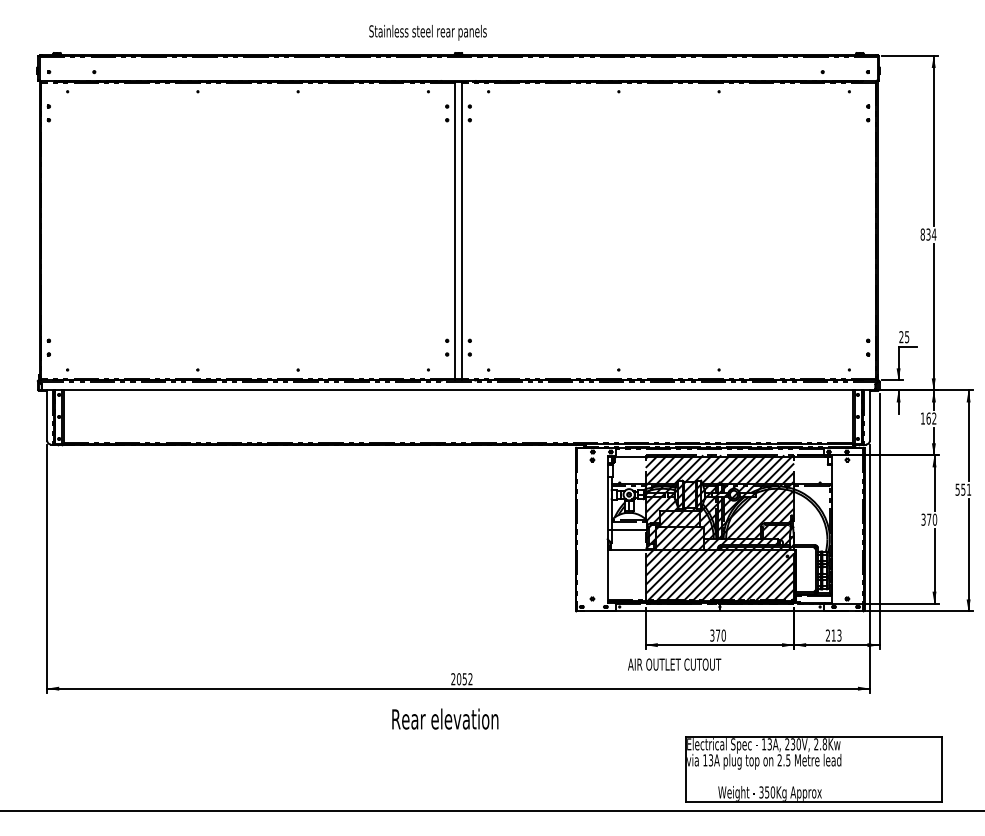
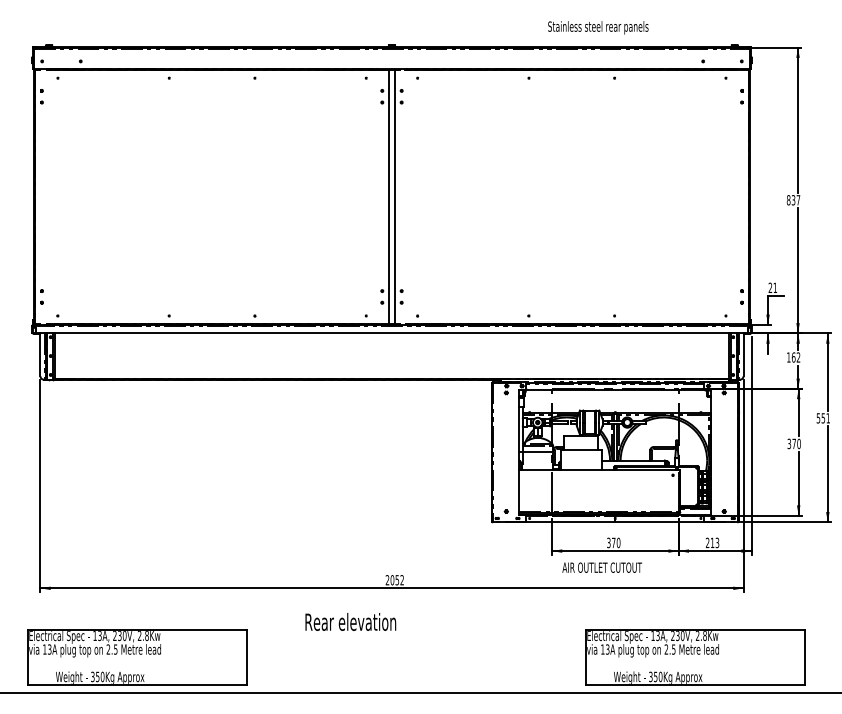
text: (427, 32) -> (597, 27), moved
text: (933, 234) -> (797, 200), 834 -> 837
text: (907, 337) -> (775, 288), 25 -> 21
hatch: (719, 529) -> (614, 452), removed
text: (674, 664) -> (602, 567), moved
text: (445, 718) -> (350, 621), moved
part: (160, 769) -> (137, 657), added

